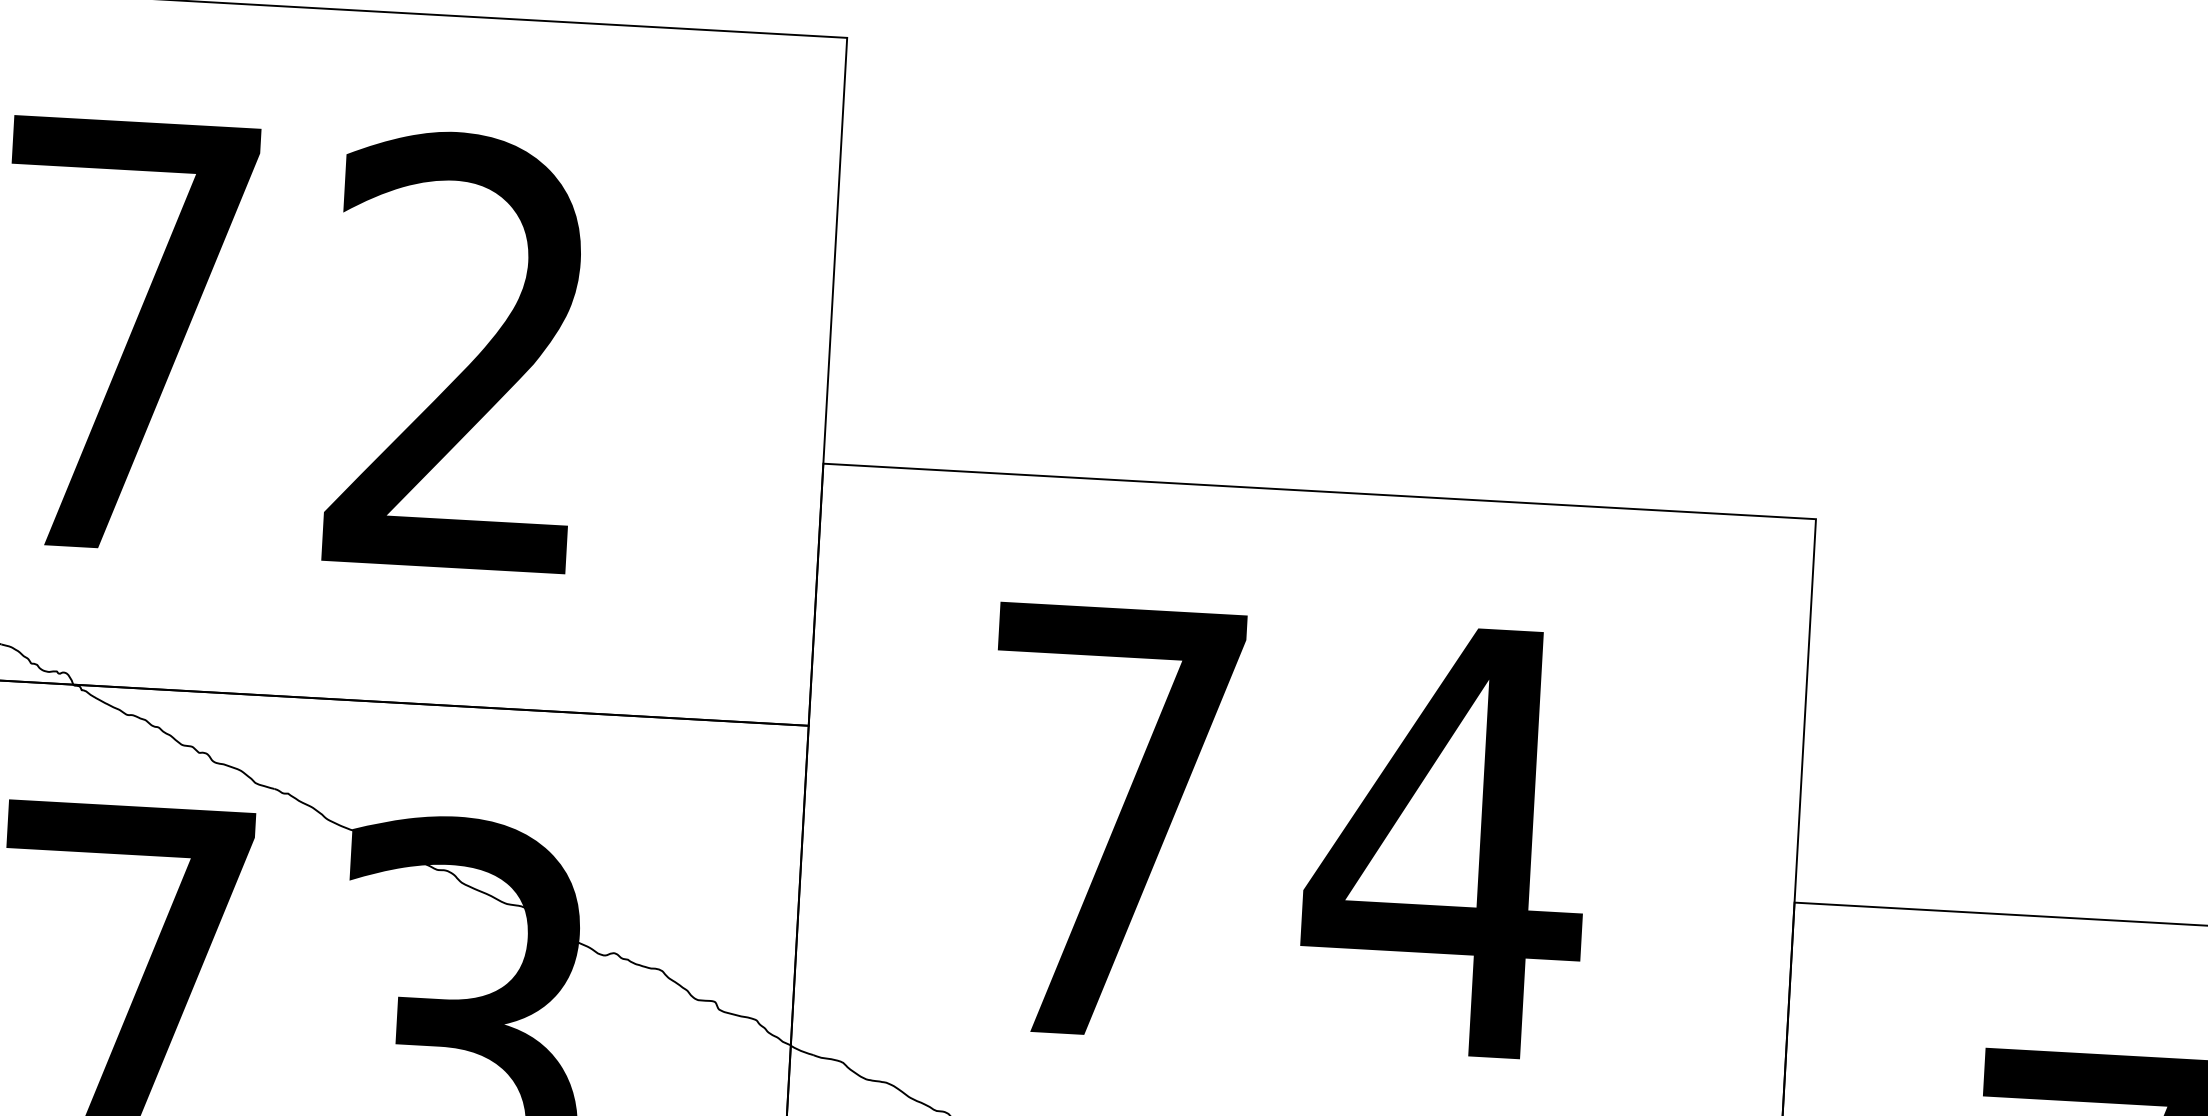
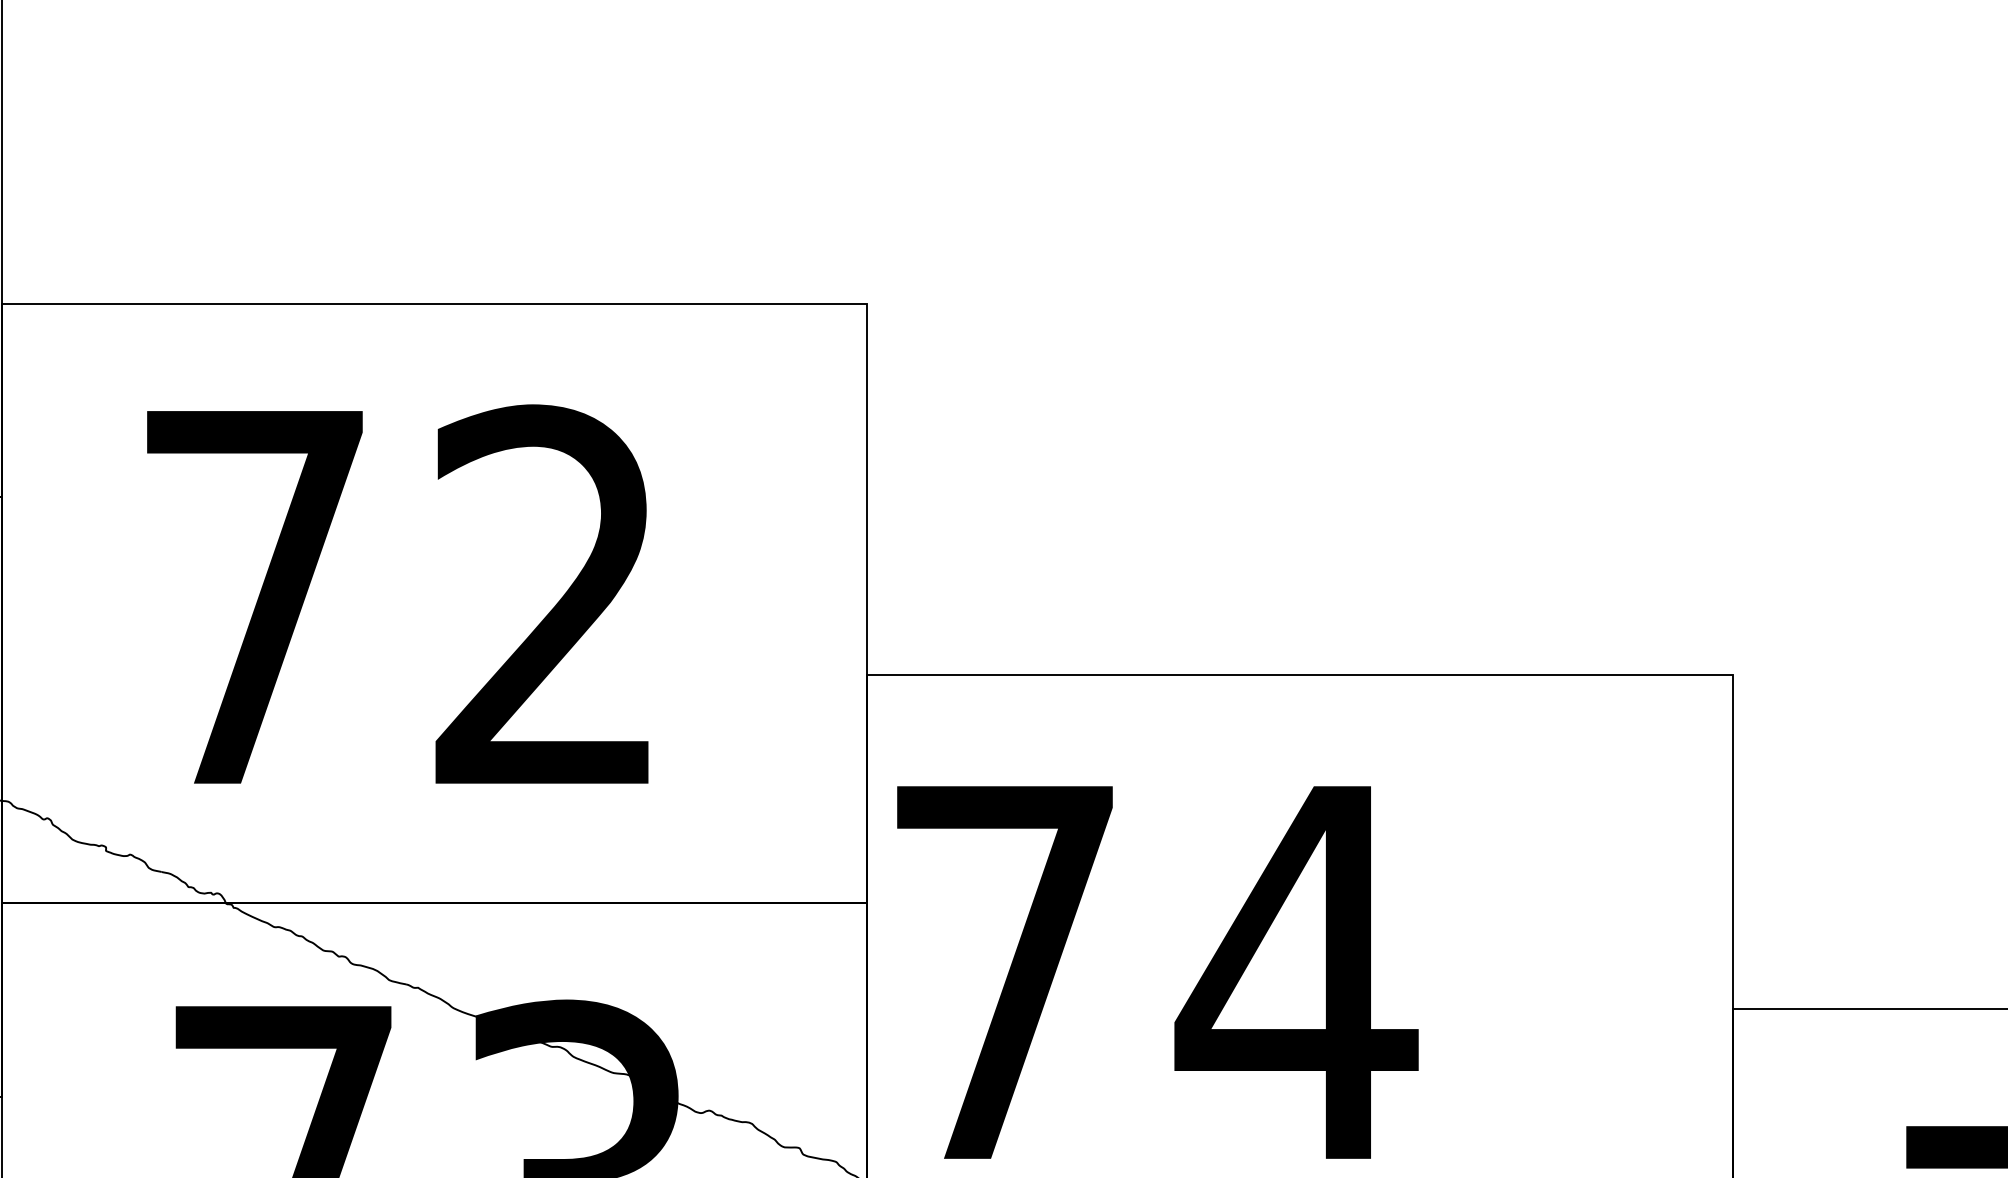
text: (1287, 831) -> (1157, 972), moved

